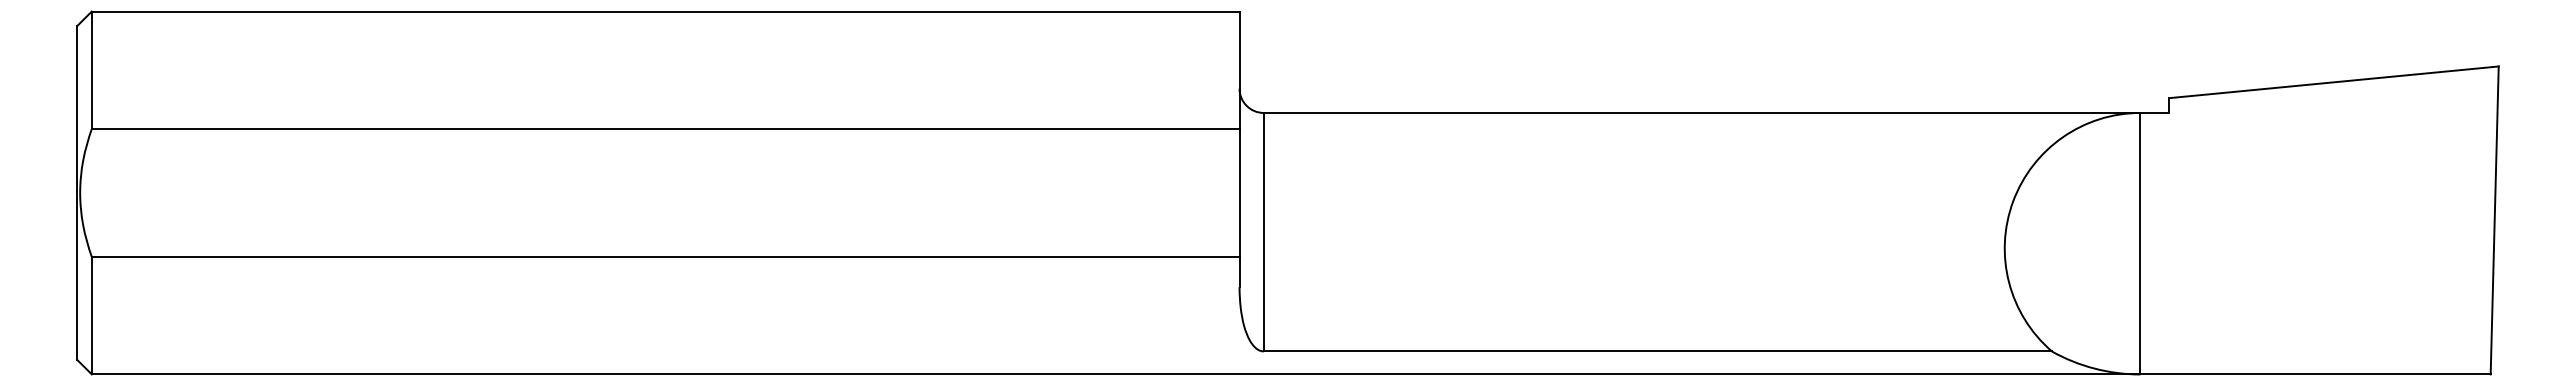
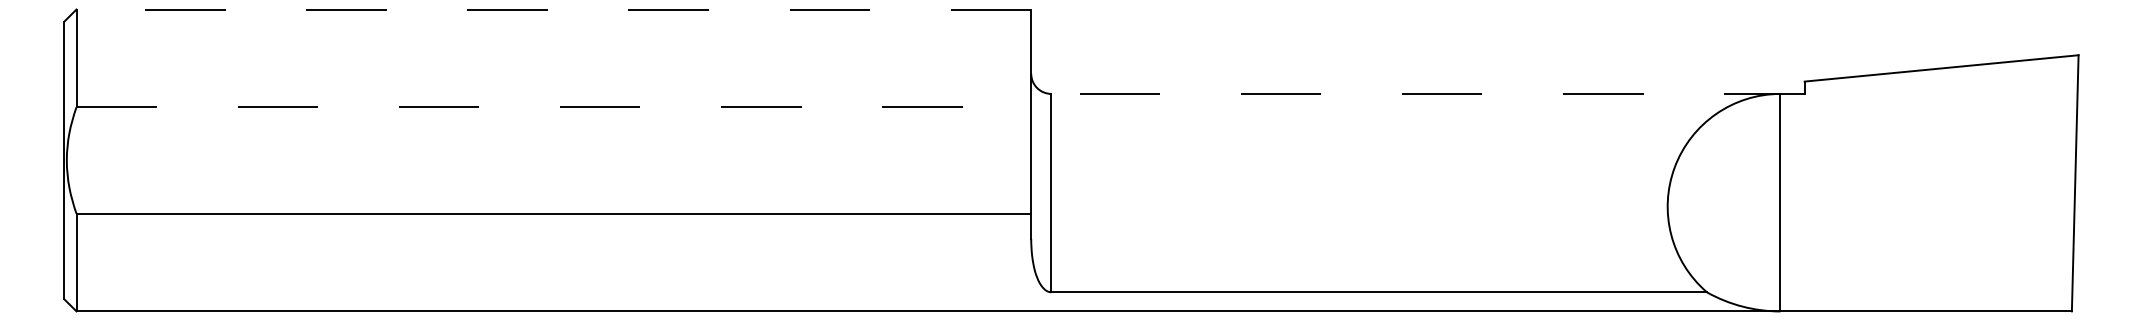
line: (665, 11) -> (553, 9), solid -> dashed
line: (1716, 112) -> (1427, 93), solid -> dashed
line: (665, 129) -> (553, 107), solid -> dashed

